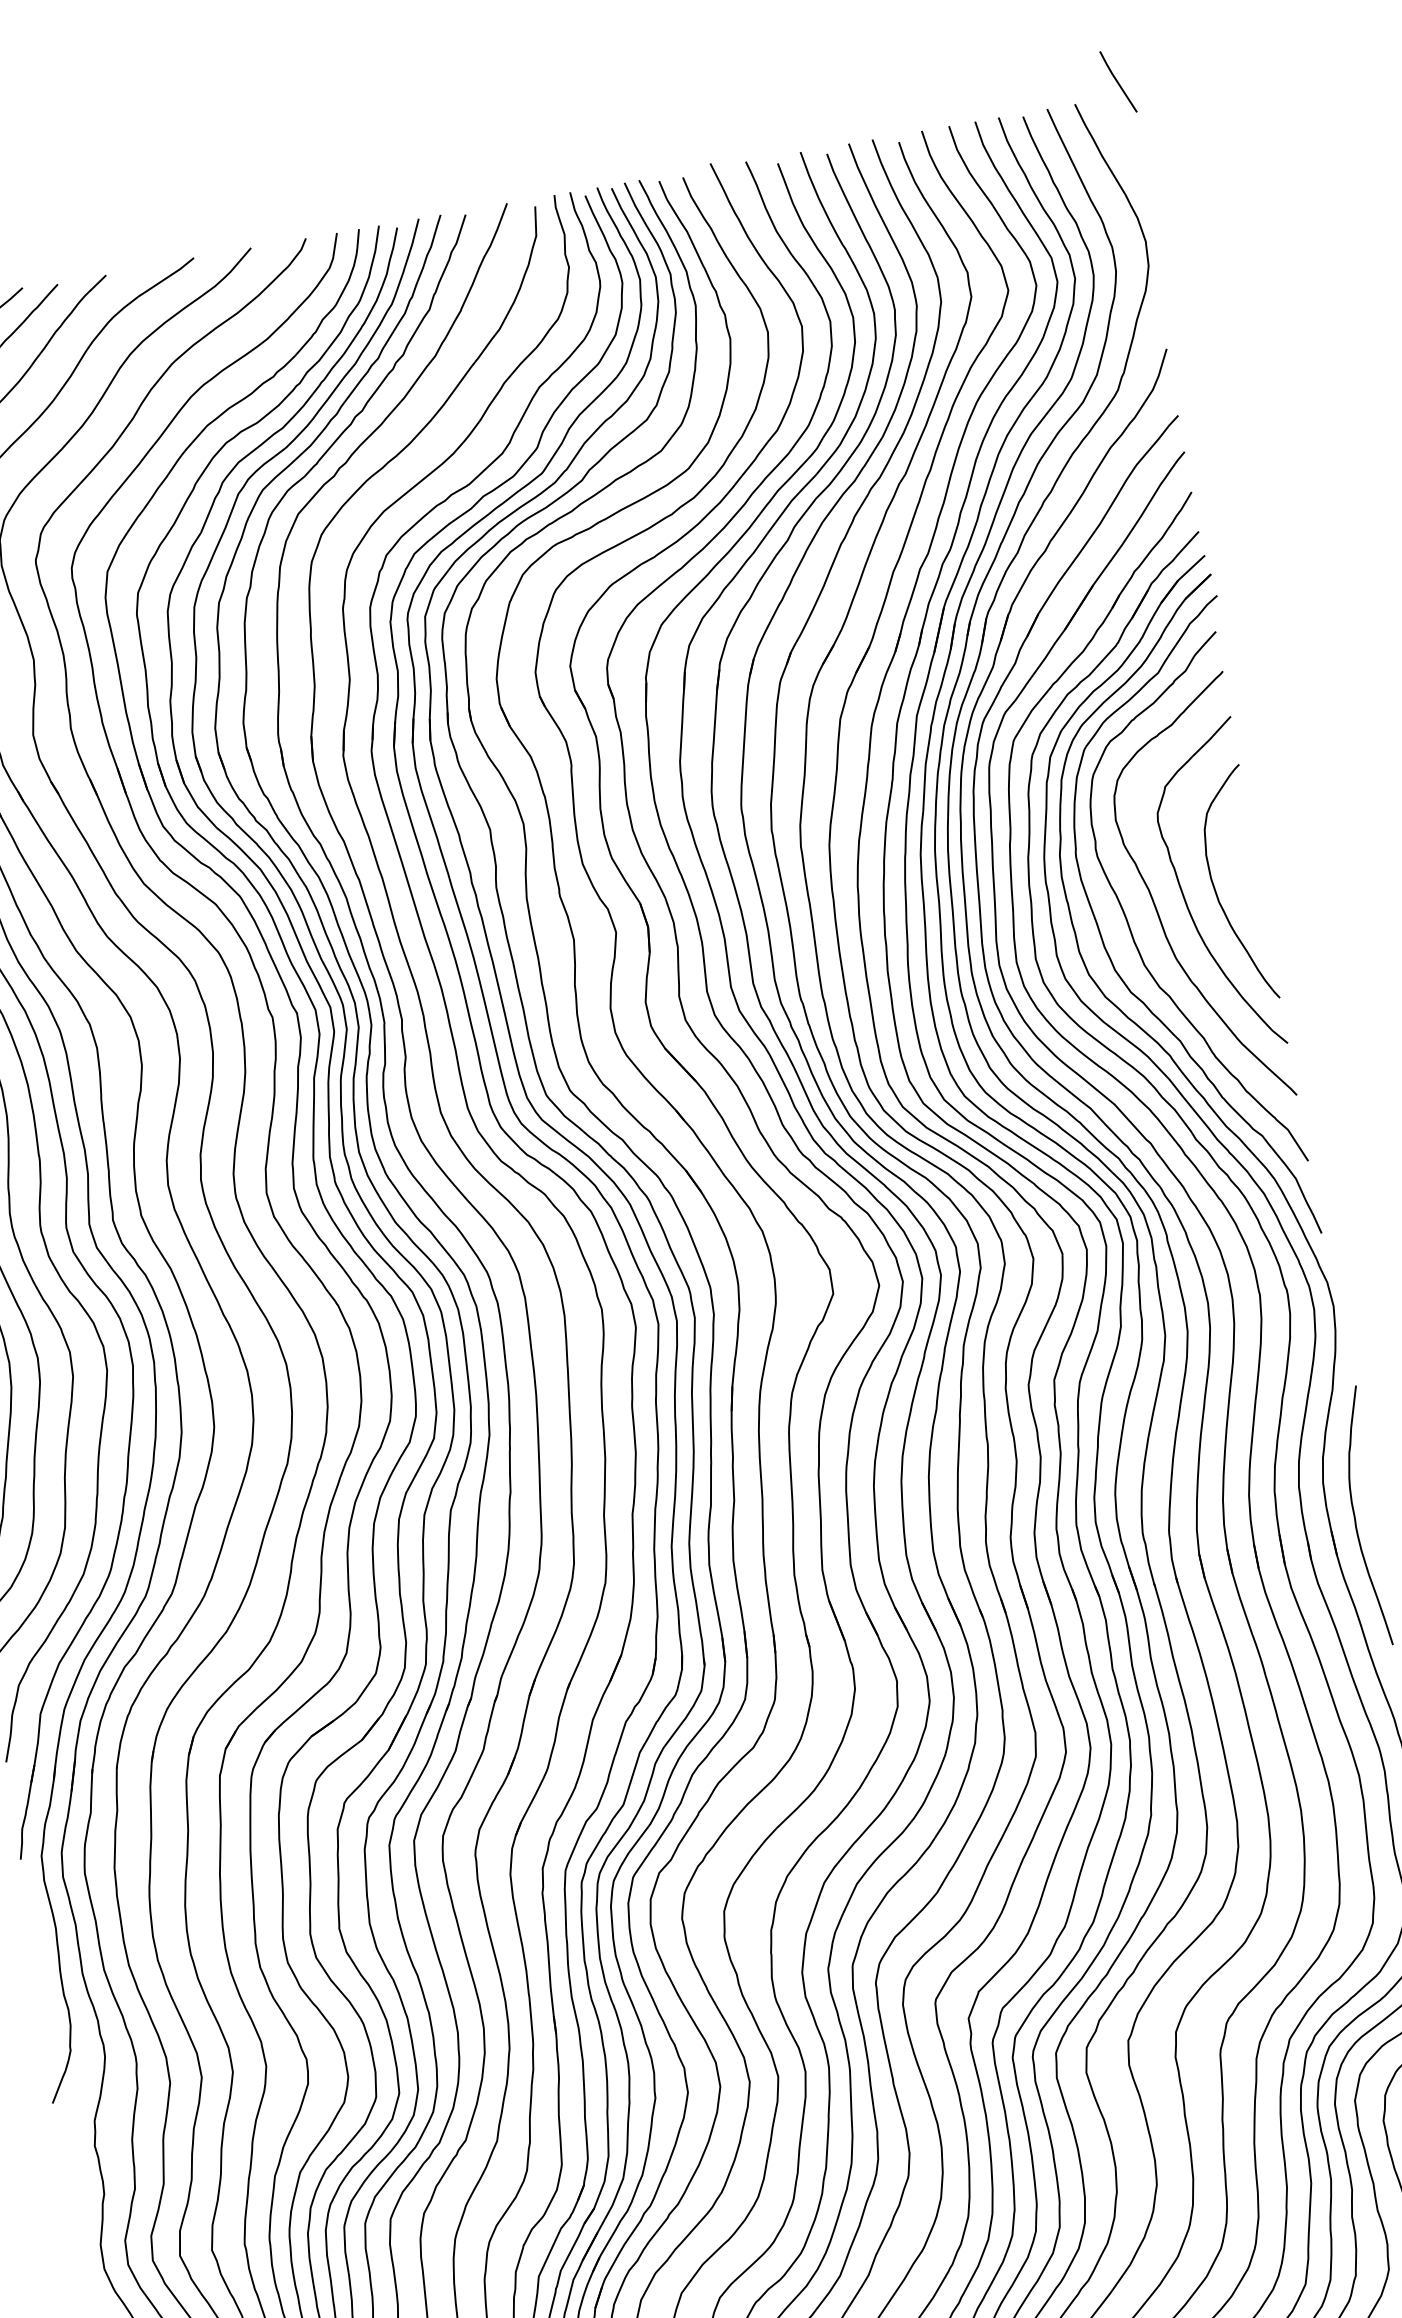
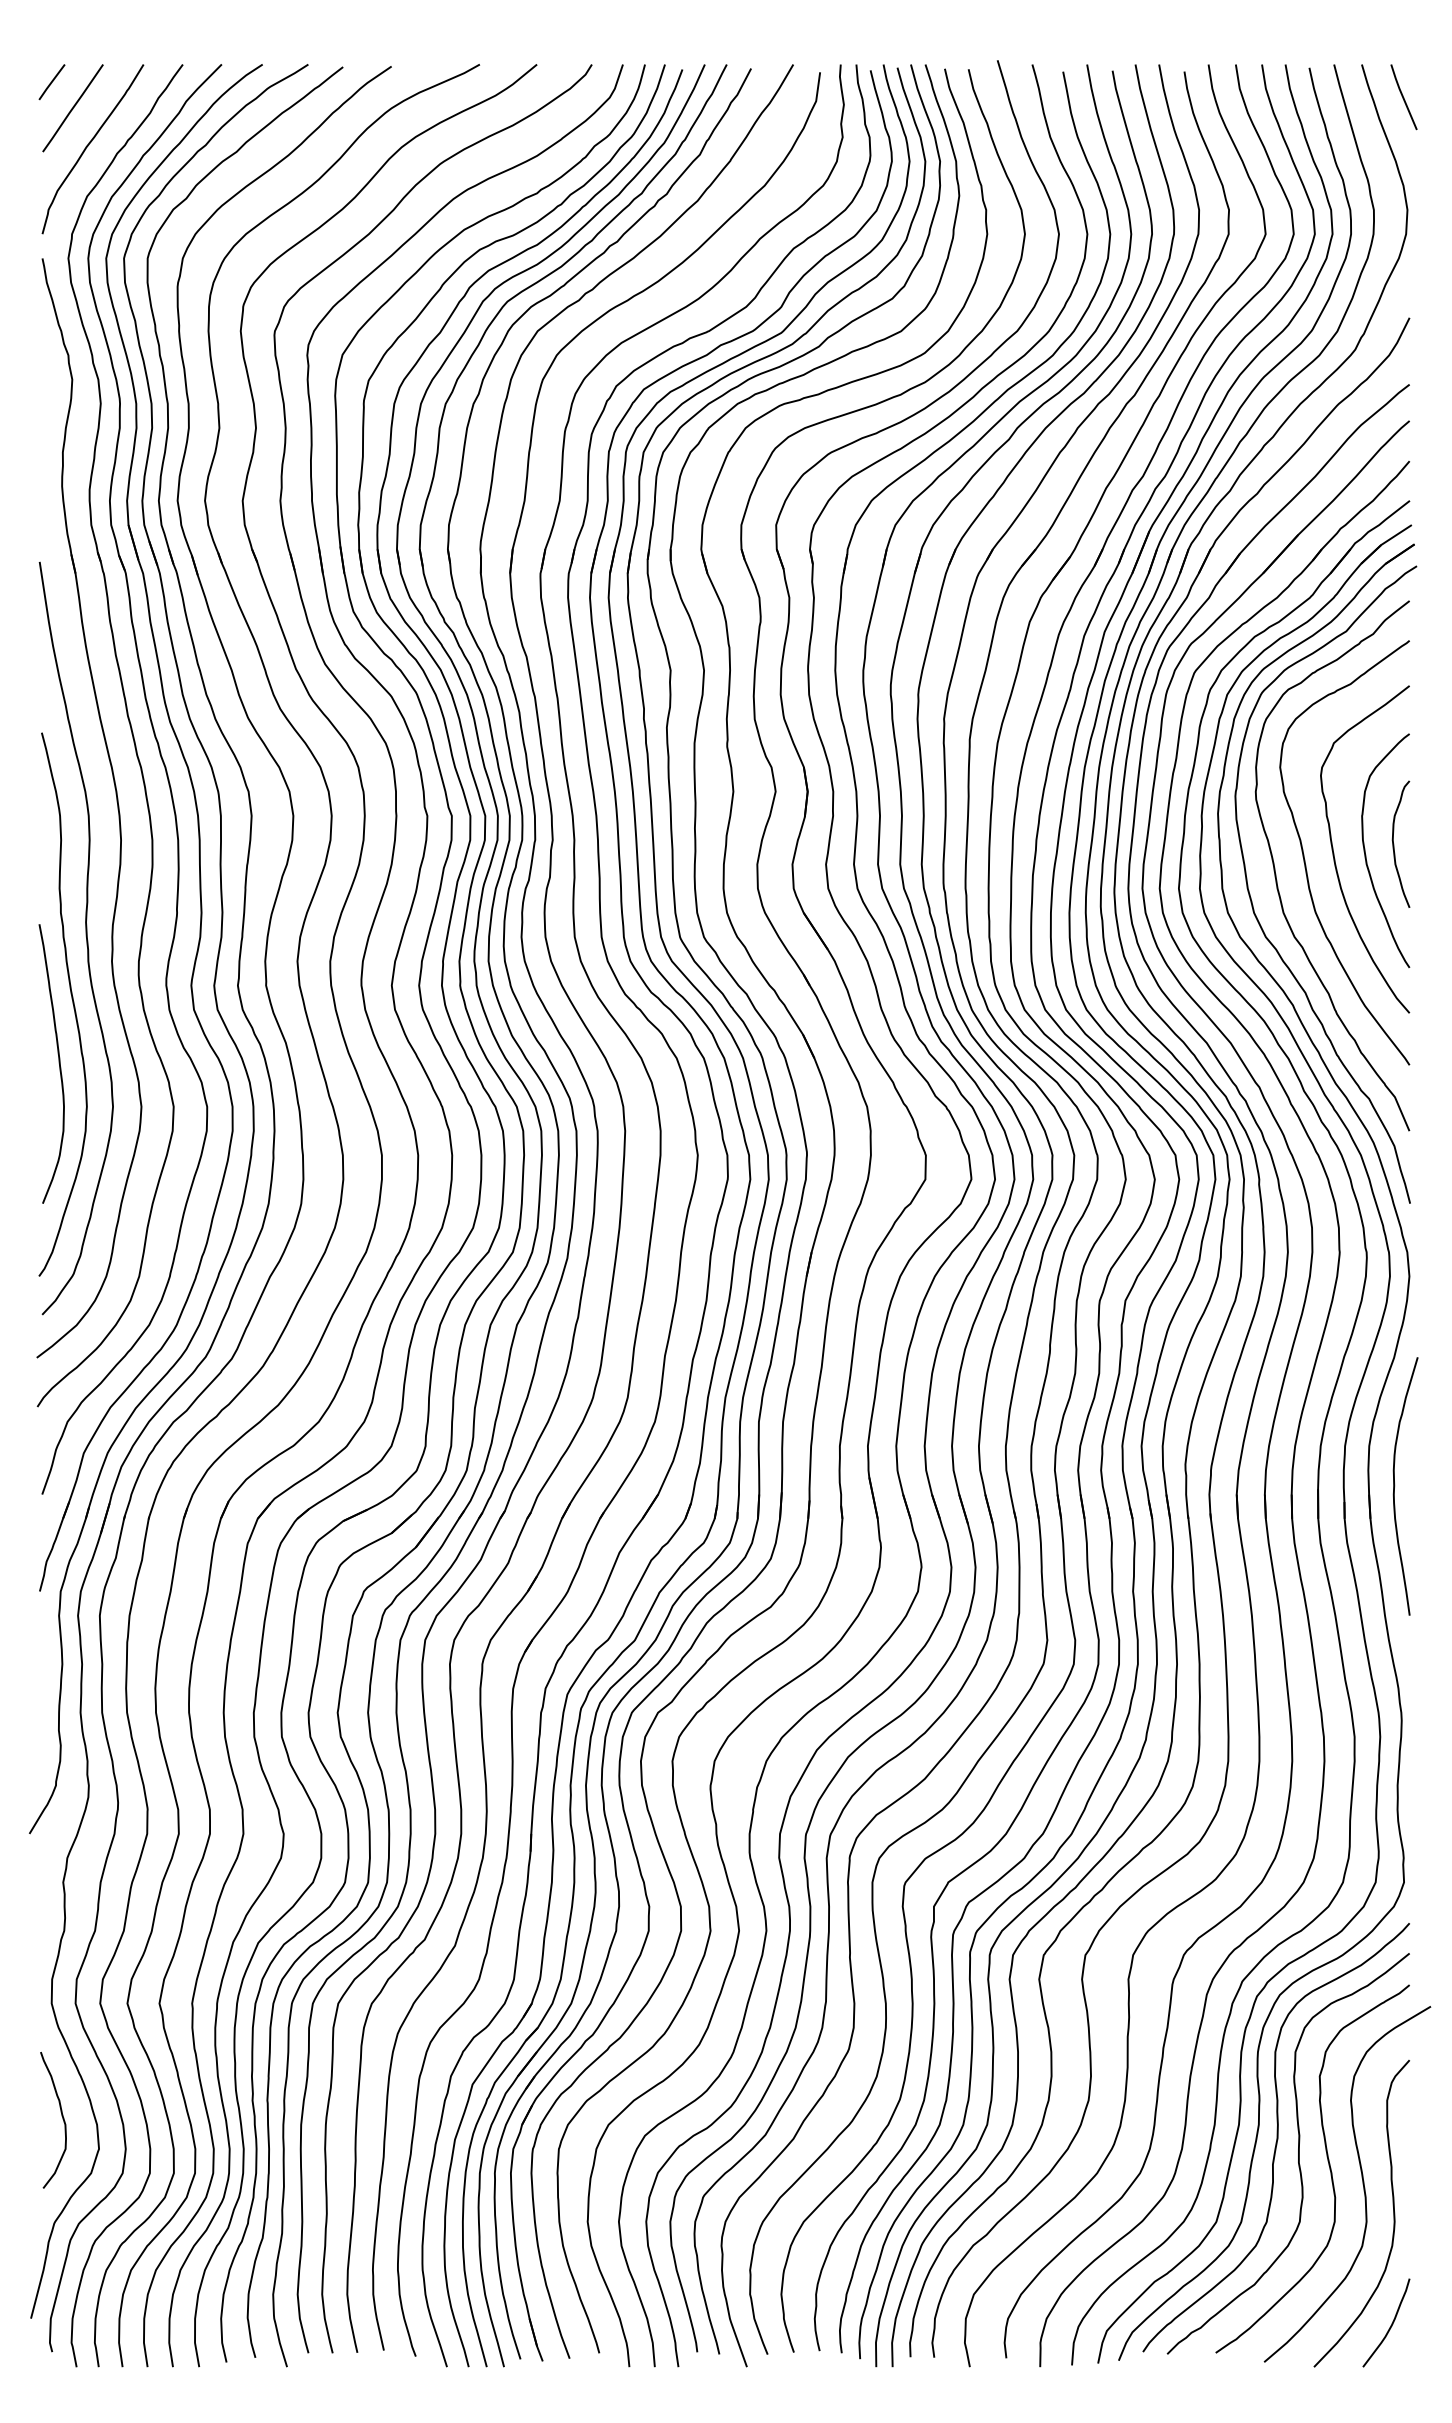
line: (1118, 82) -> (1403, 97), moved
curve: (1243, 877) -> (1394, 844), added

